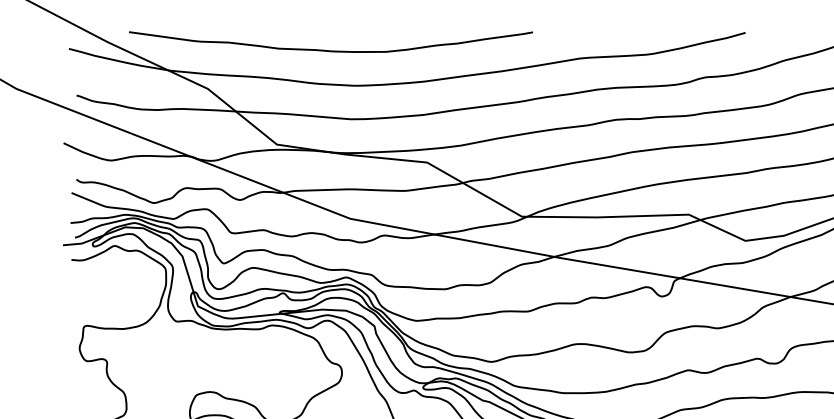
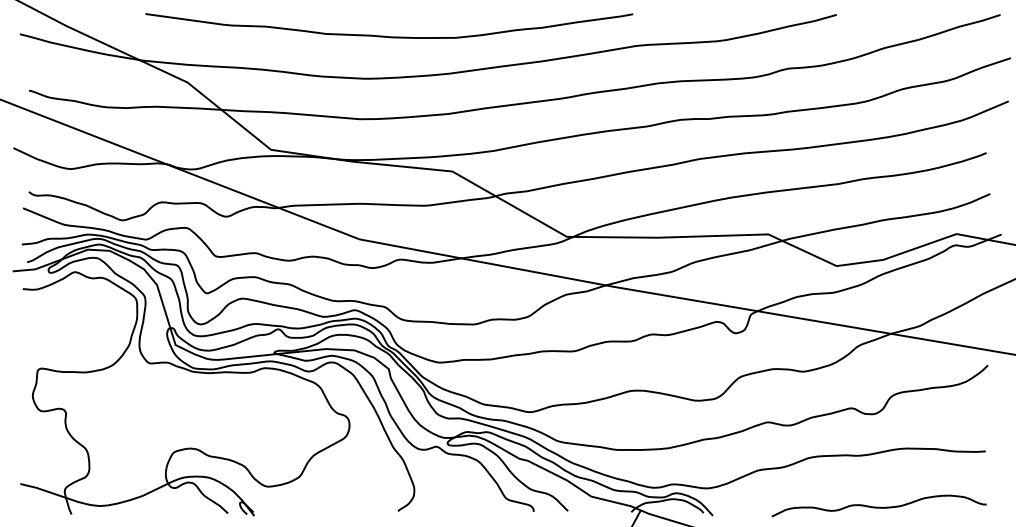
curve: (331, 50) -> (389, 36), moved

